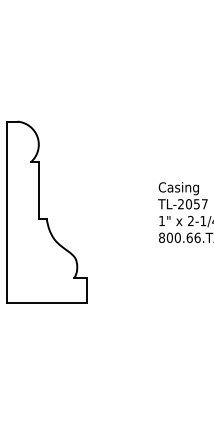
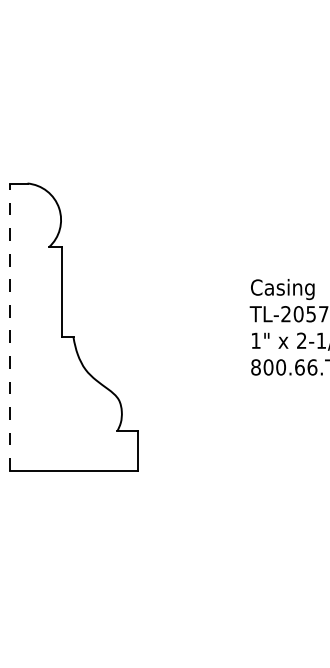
line: (6, 212) -> (9, 327), solid -> dashed

